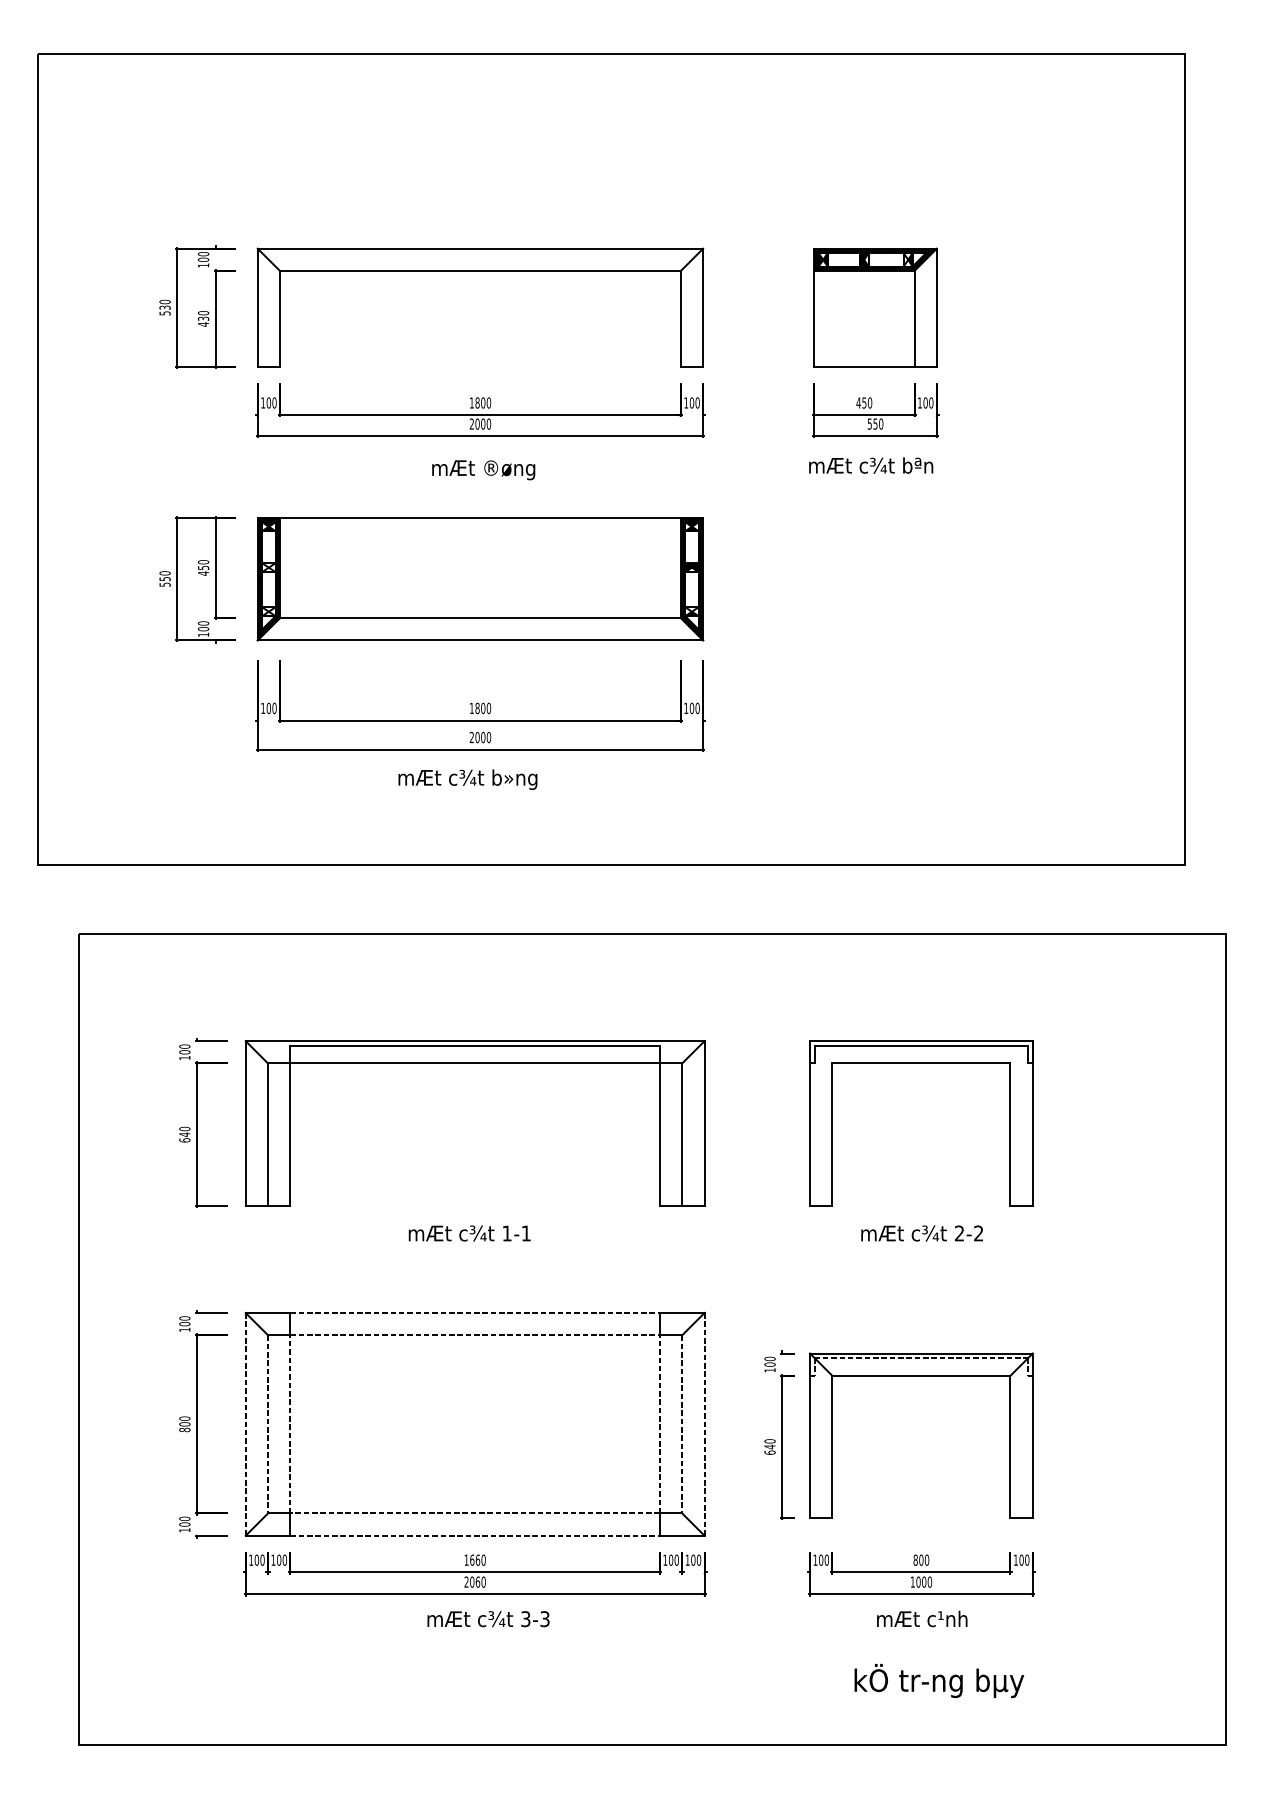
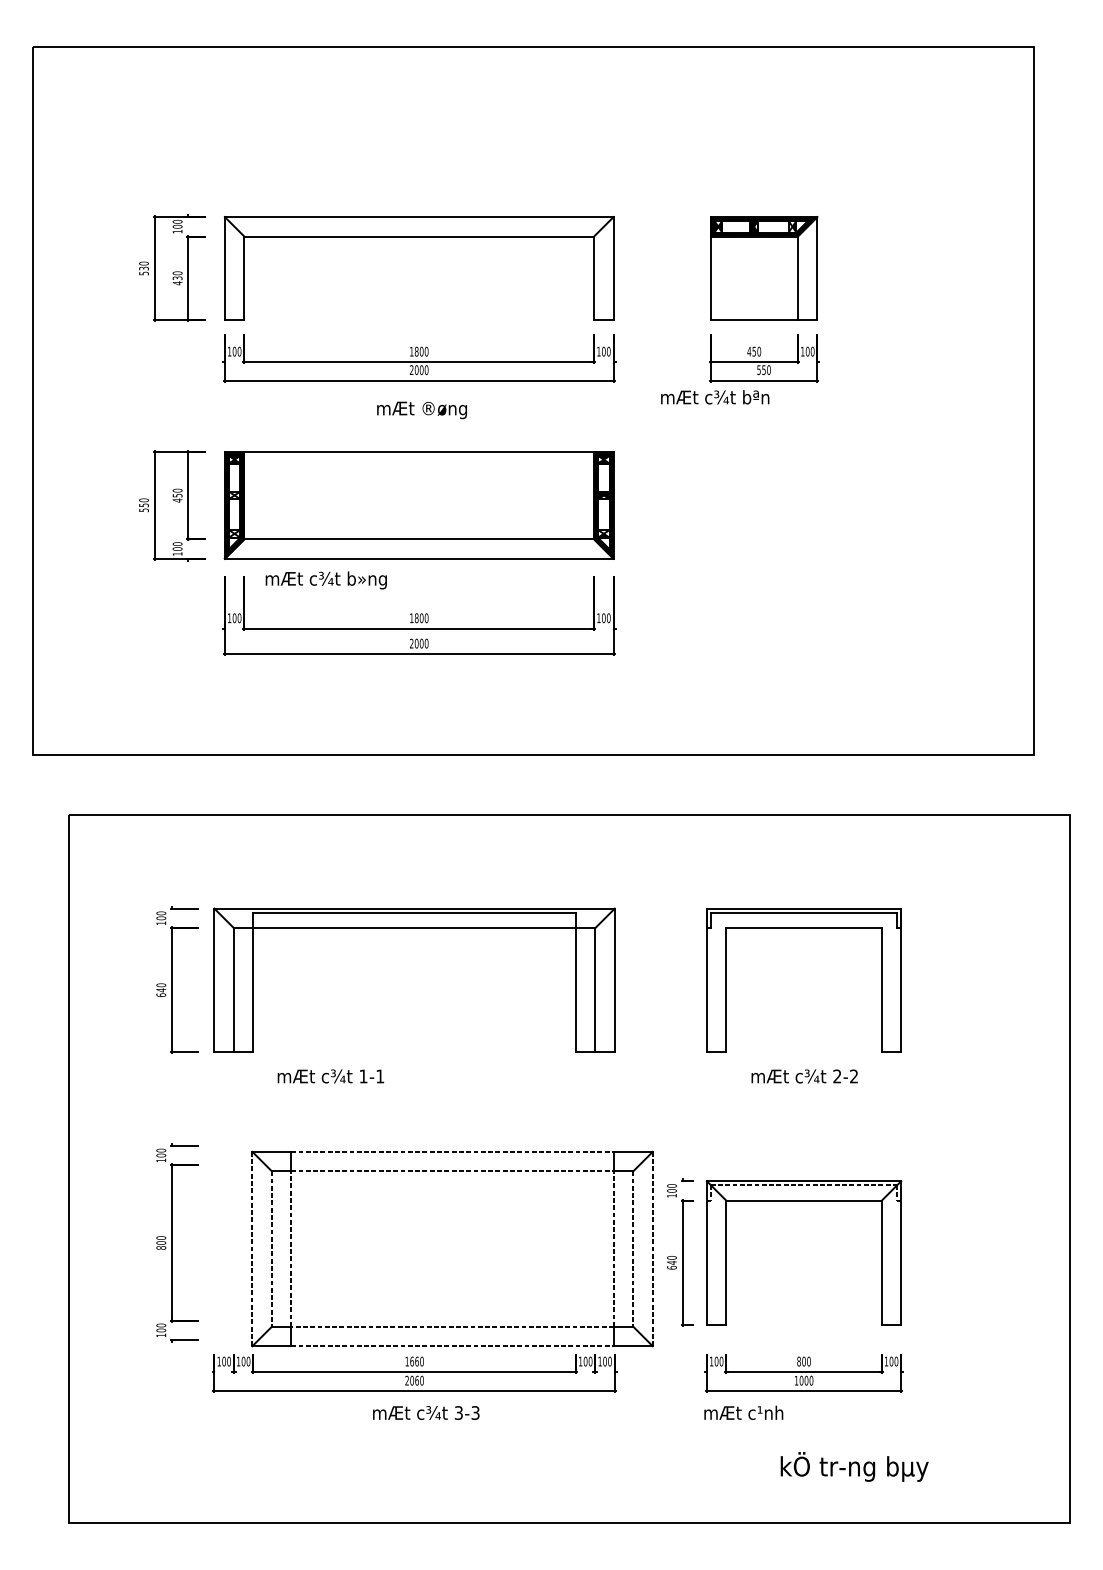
text: (871, 465) -> (715, 397), moved
text: (466, 779) -> (325, 580), moved
text: (469, 1233) -> (330, 1076), moved
part: (475, 1335) -> (452, 1171), moved
text: (921, 1618) -> (743, 1412), moved
text: (939, 1680) -> (854, 1466), moved

